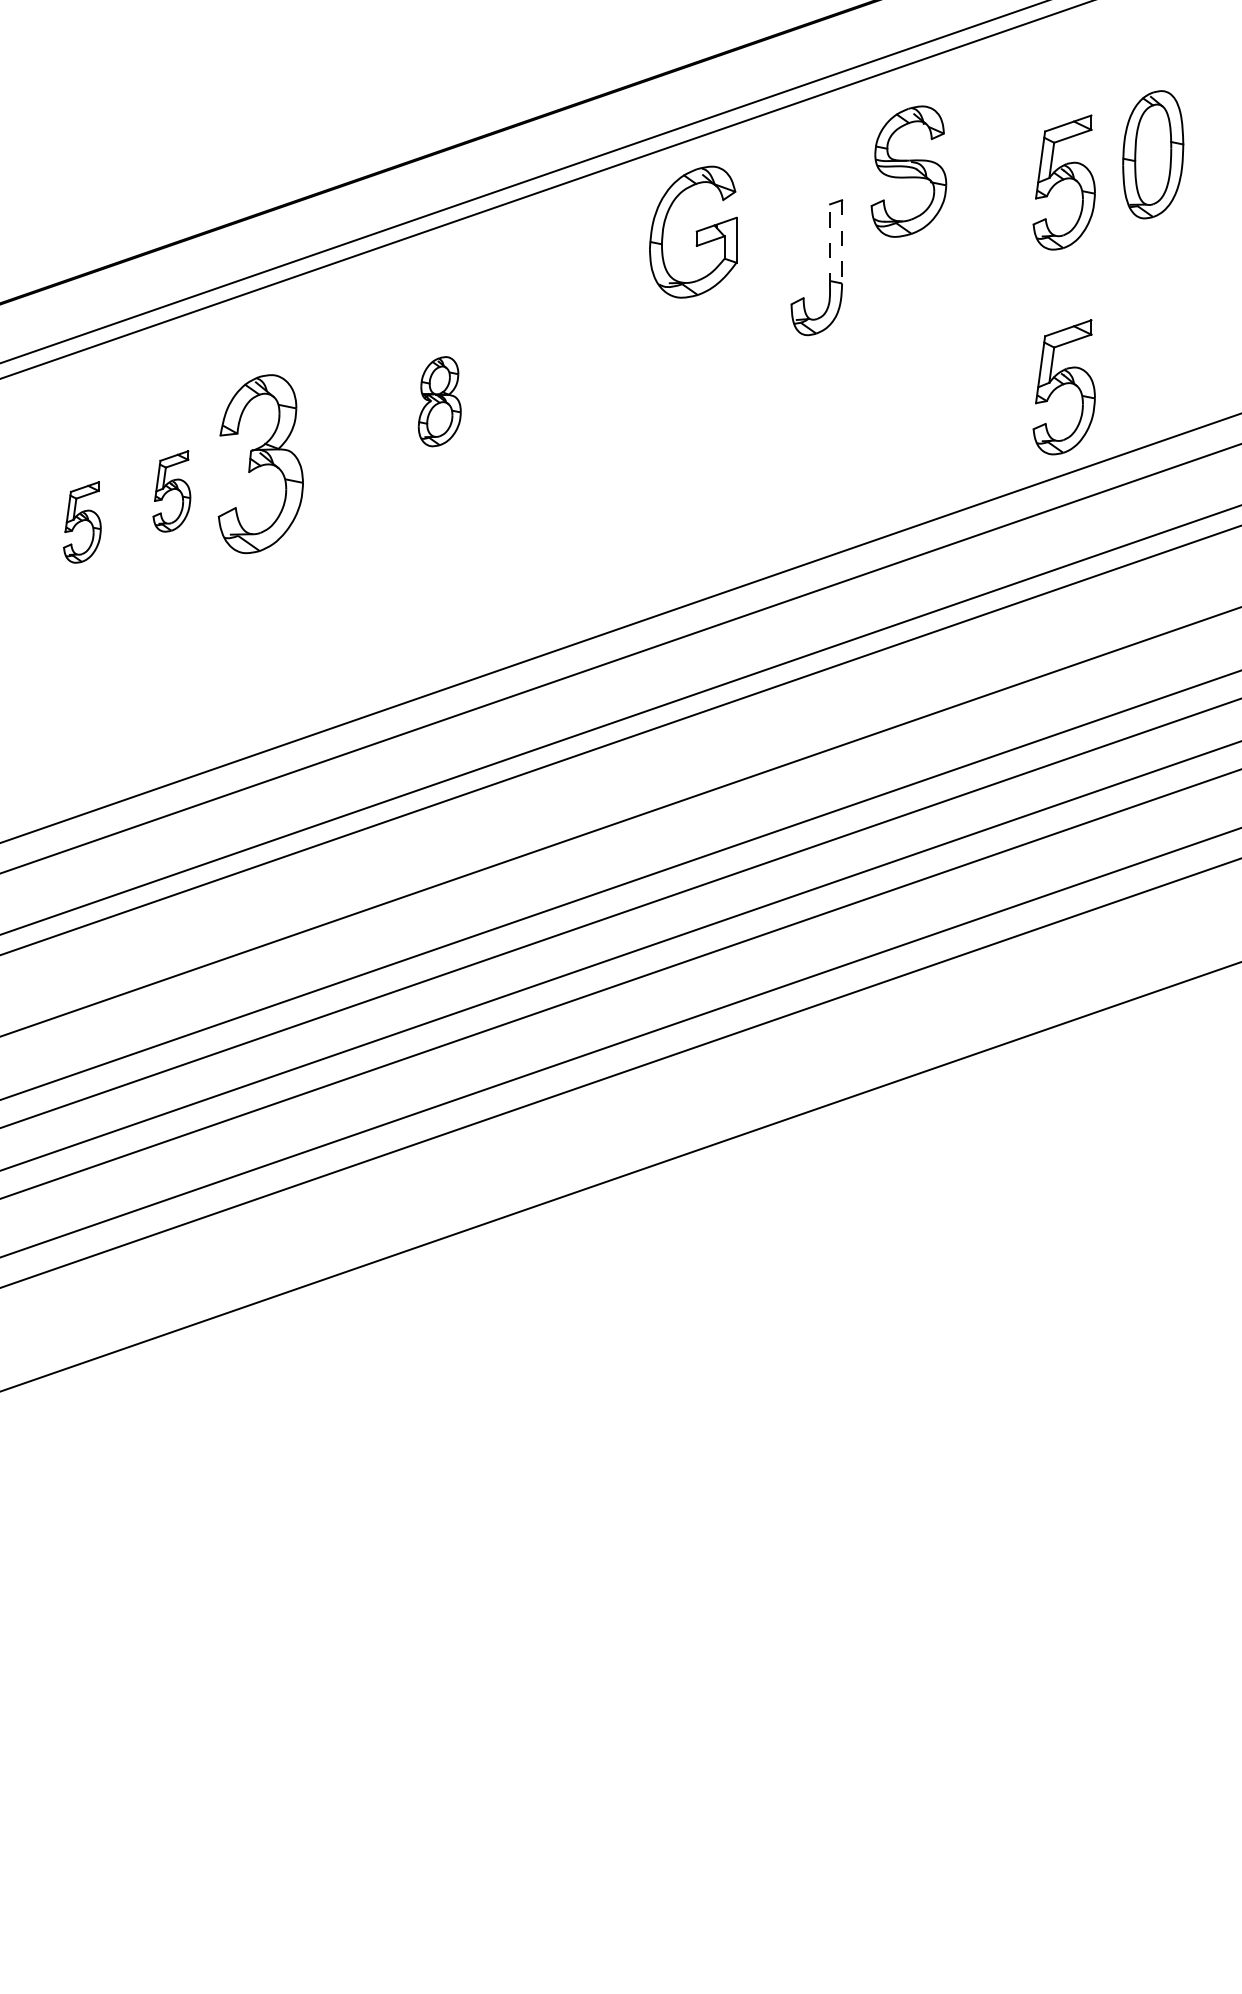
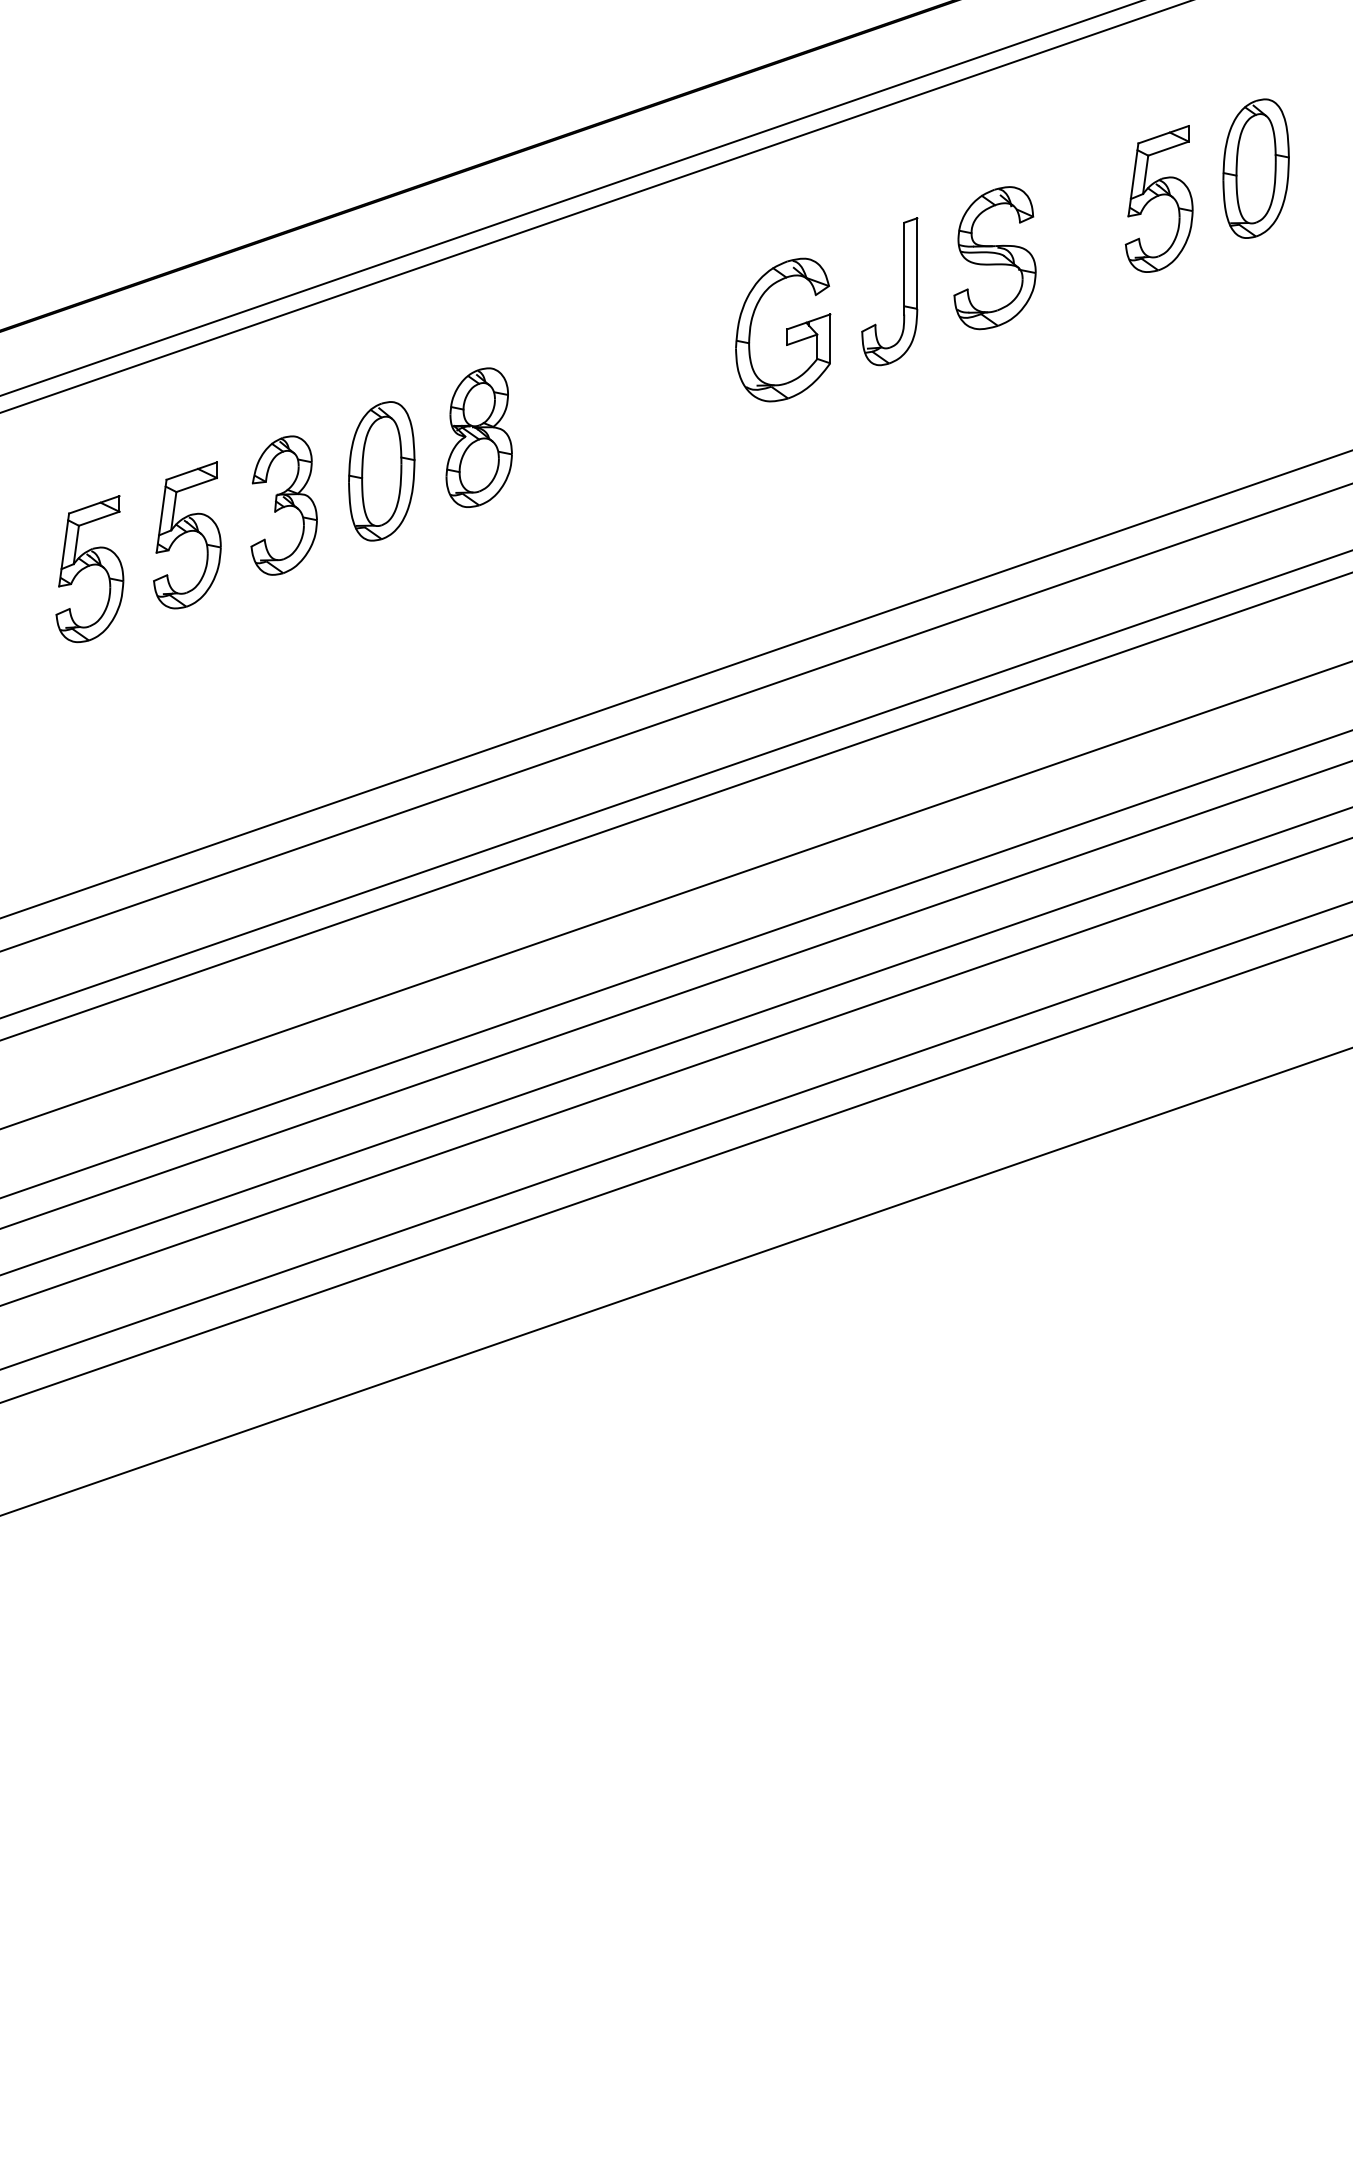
part: (908, 171) -> (994, 258), moved
part: (693, 231) -> (783, 329), moved
line: (842, 242) -> (917, 264), dashed -> solid
line: (830, 246) -> (904, 268), dashed -> solid
part: (1063, 386) -> (1158, 421), removed
part: (439, 401) -> (478, 437), size x1.43
part: (350, 432) -> (381, 471), added
part: (260, 463) -> (283, 505), size x0.71
part: (172, 491) -> (187, 535), size x1.67
part: (82, 522) -> (89, 569), size x1.67

